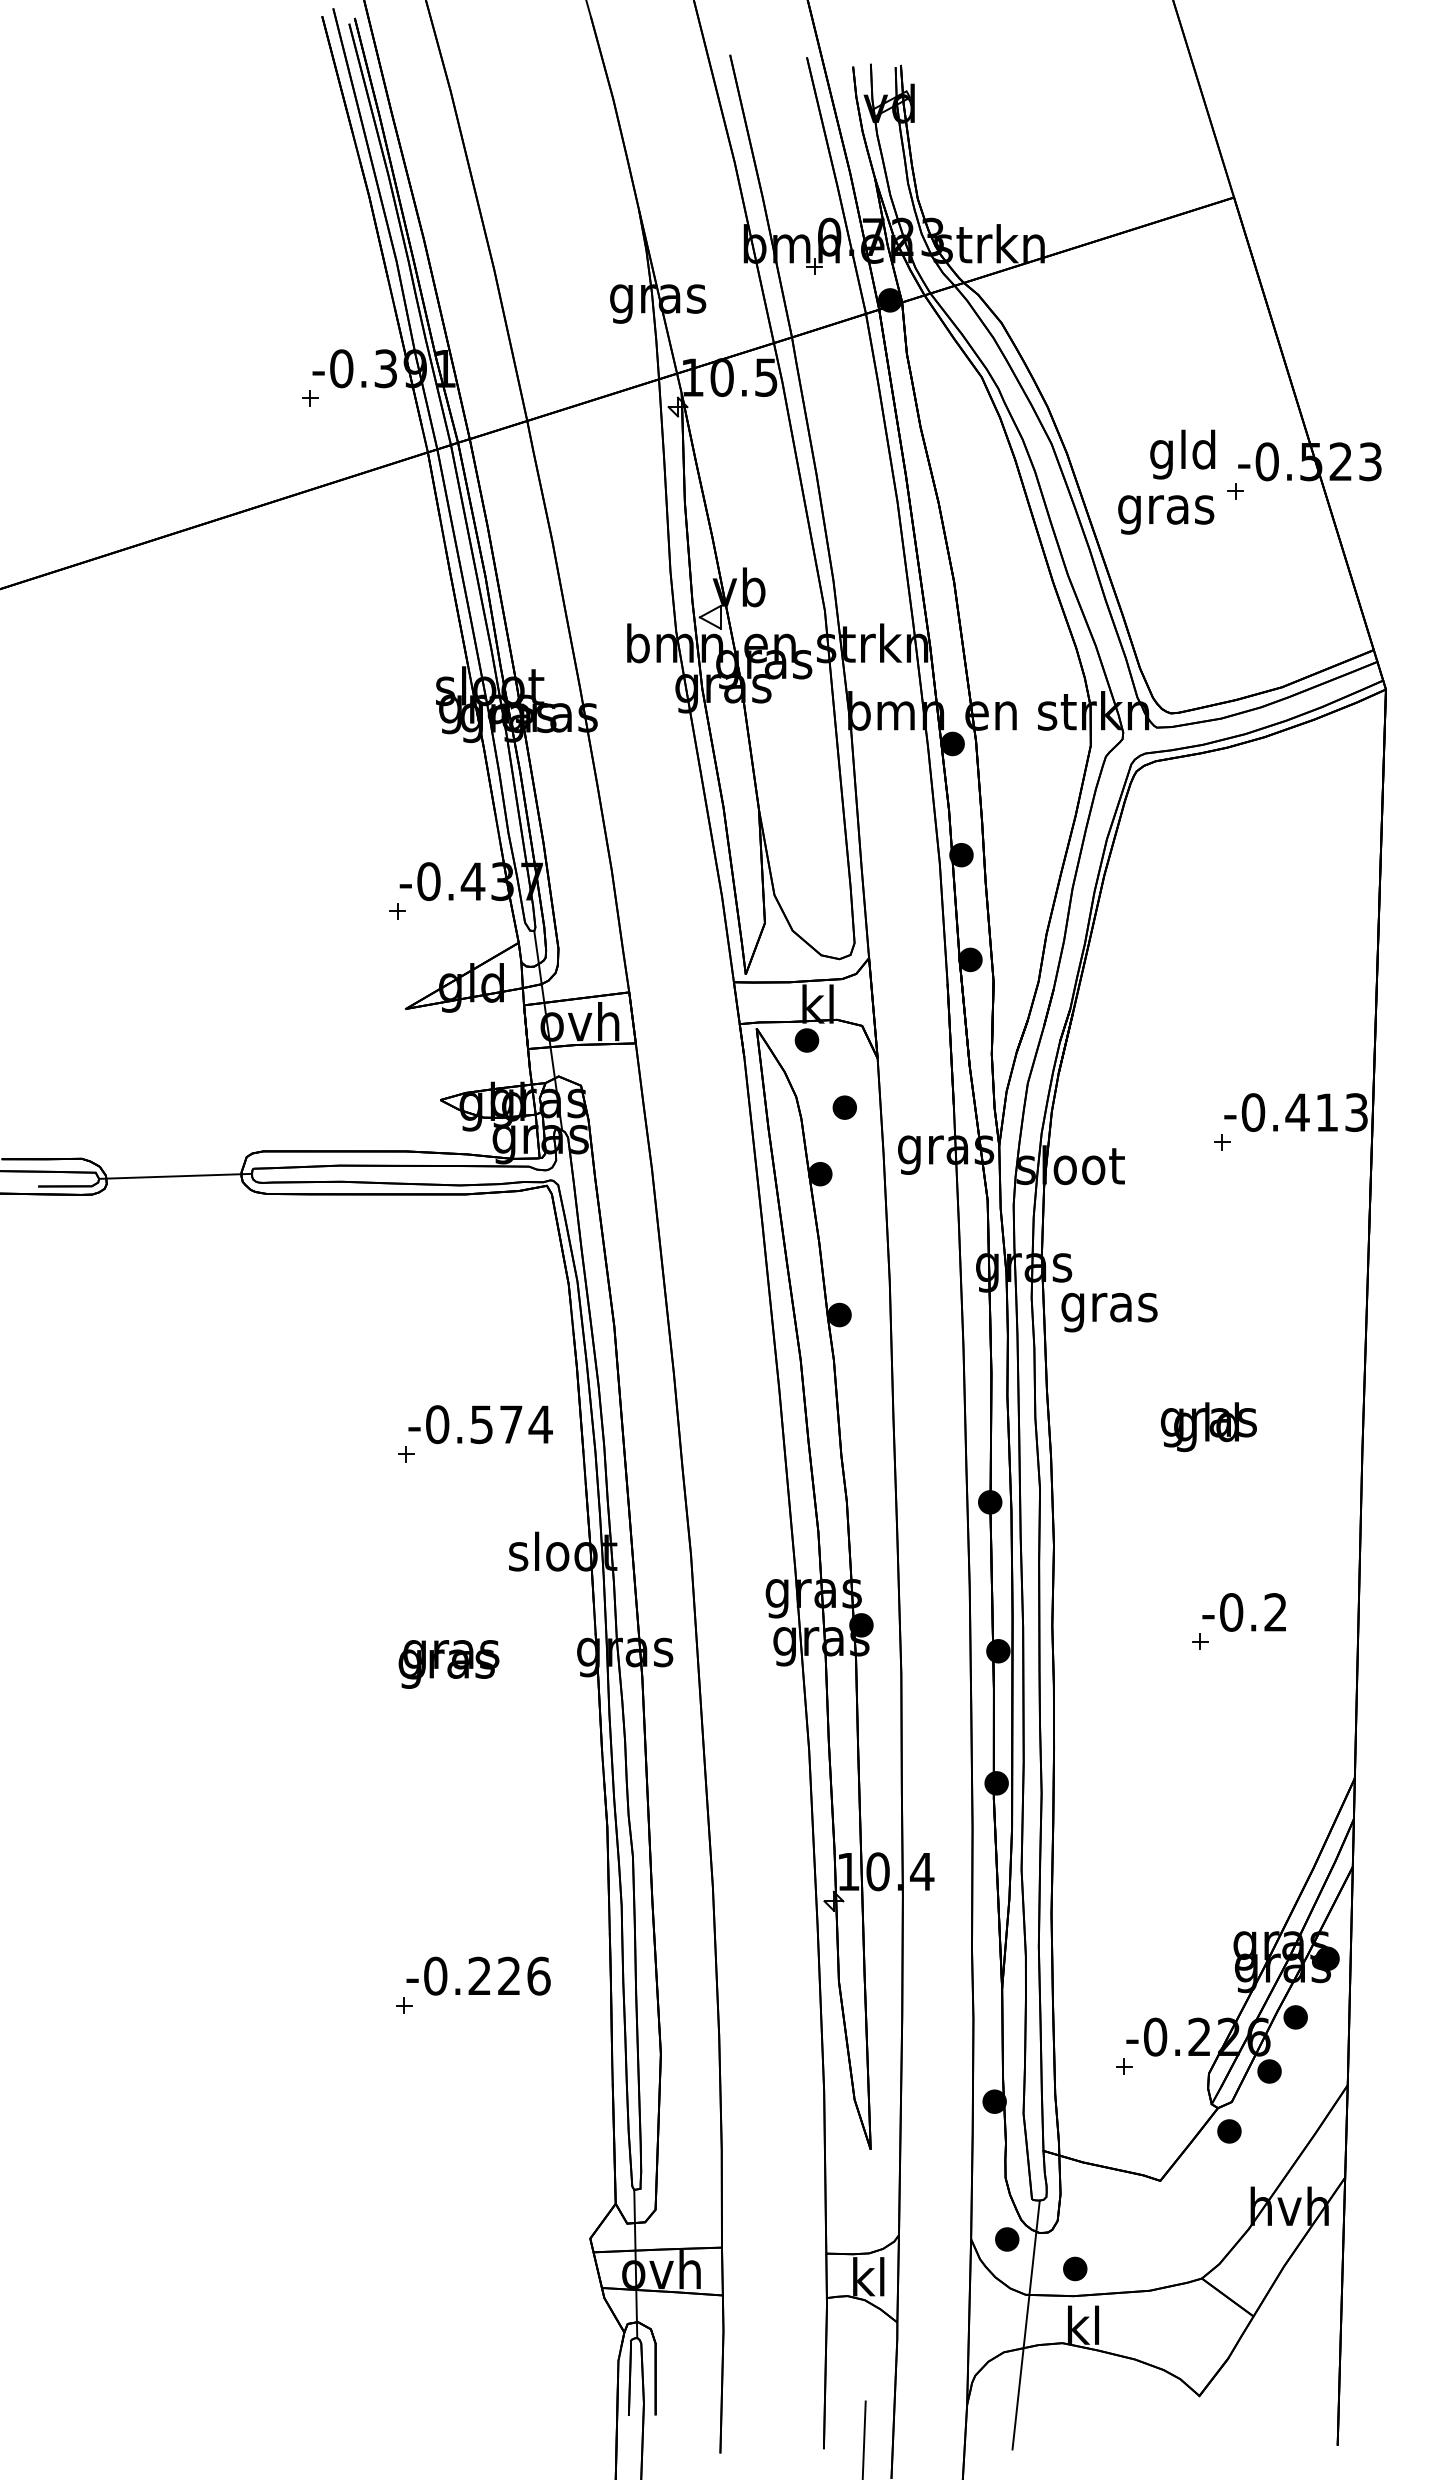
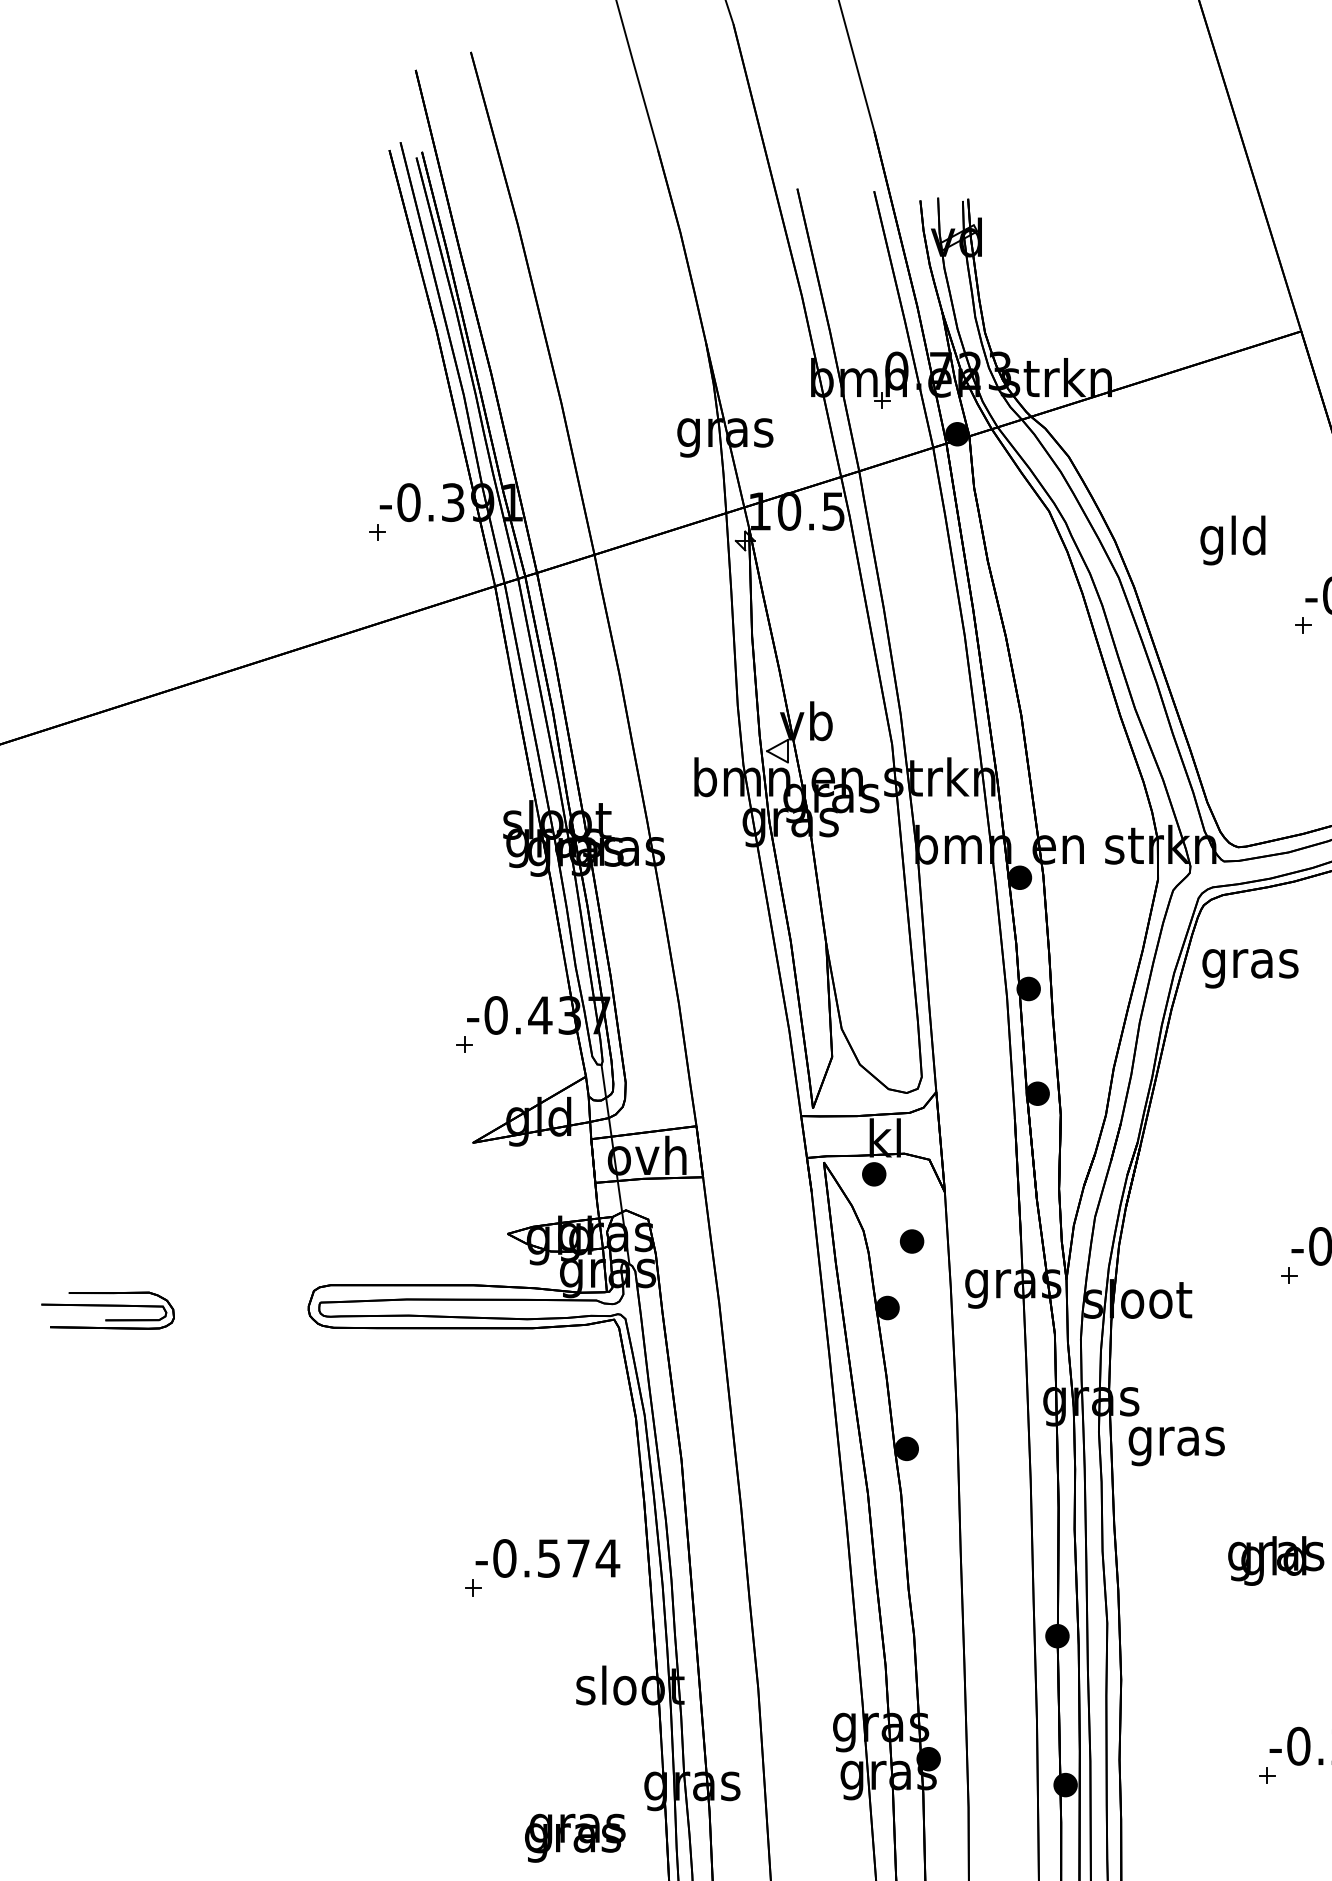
text: (1182, 454) -> (1232, 540), moved
text: (1166, 514) -> (1250, 968), moved
line: (175, 1175) -> (242, 1309), removed
text: (448, 1664) -> (574, 1838), moved

